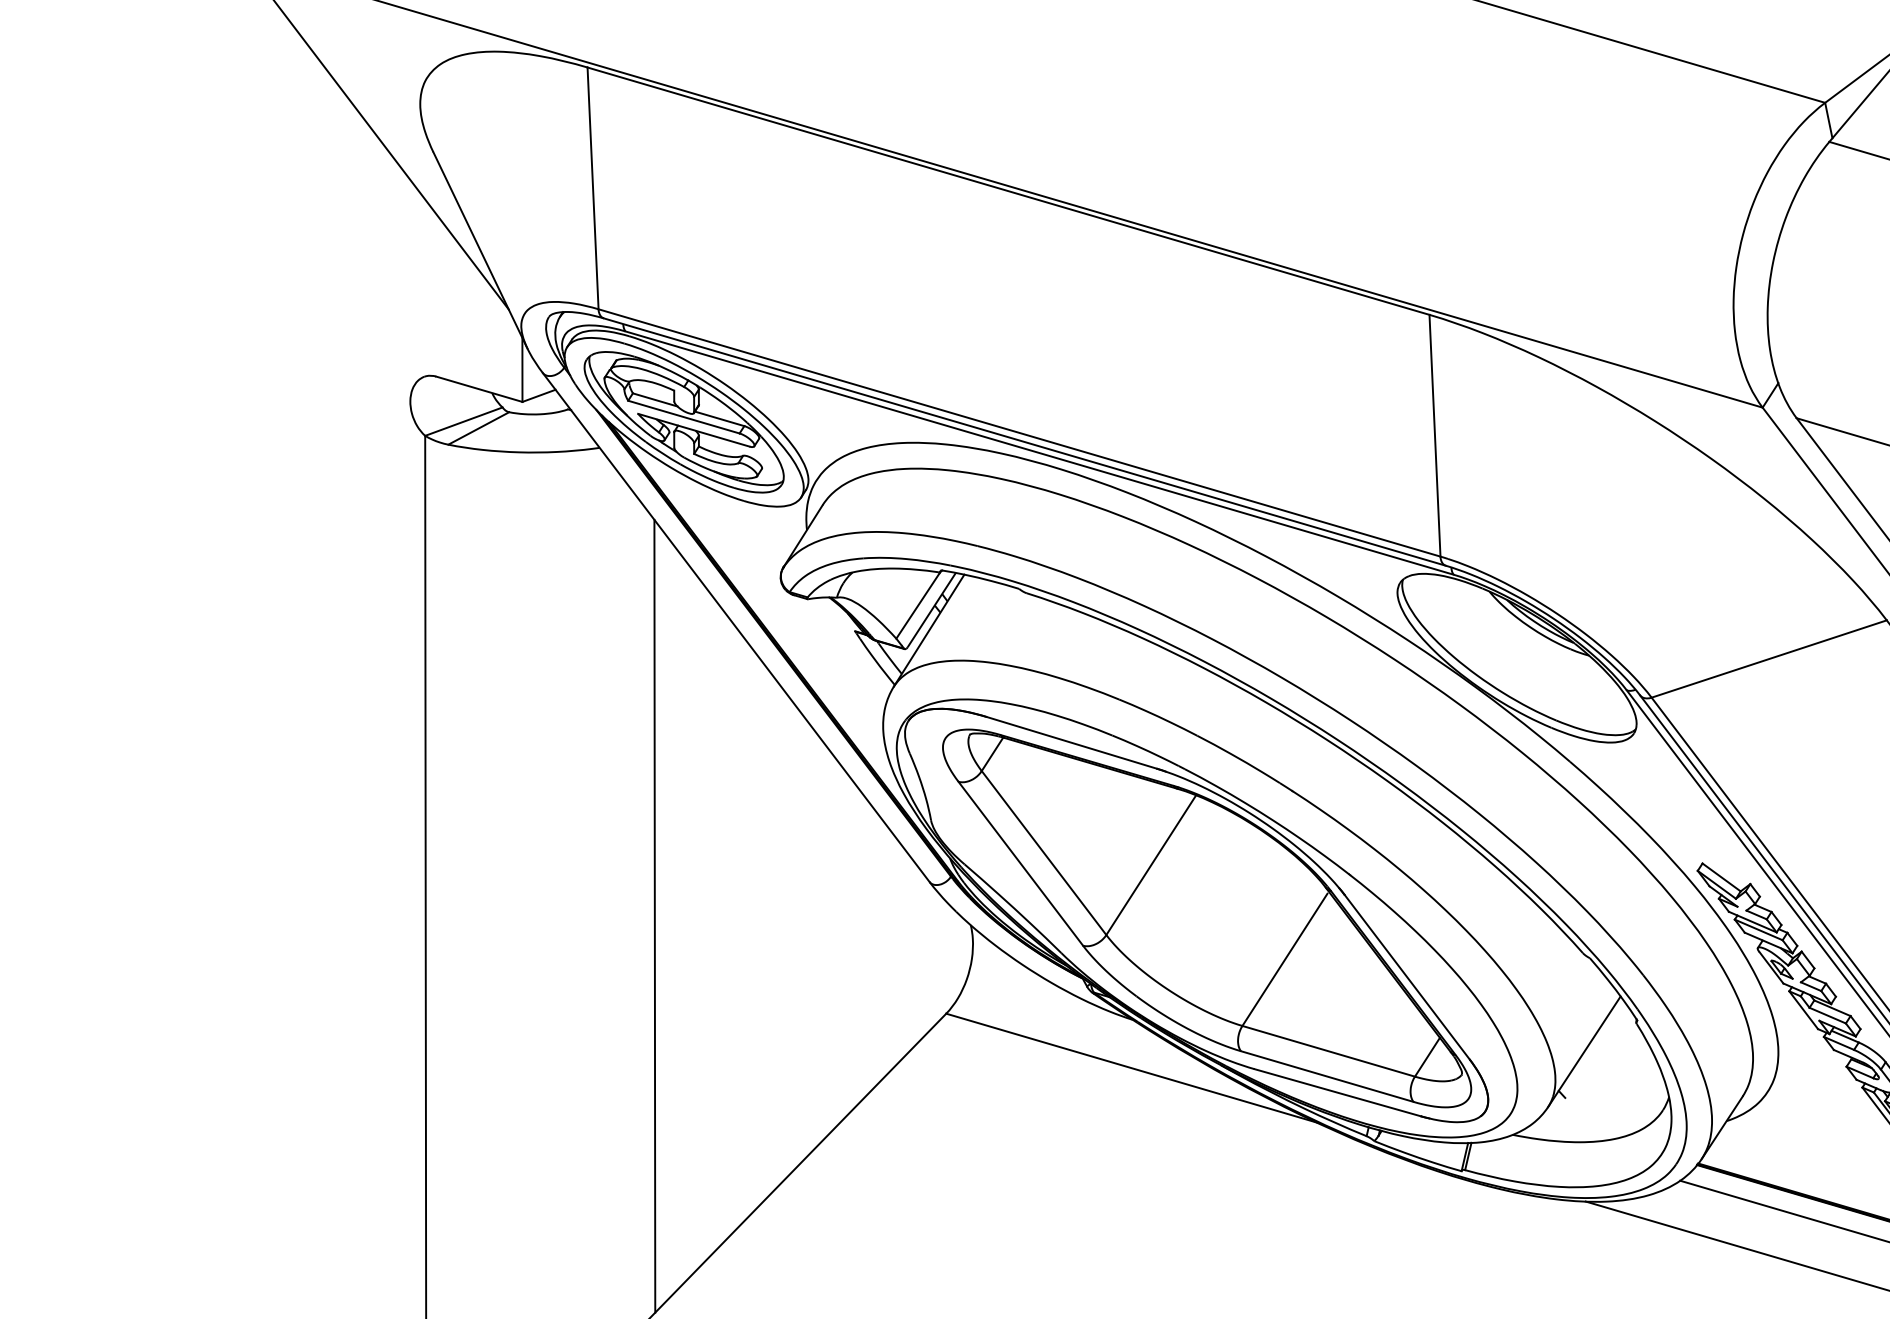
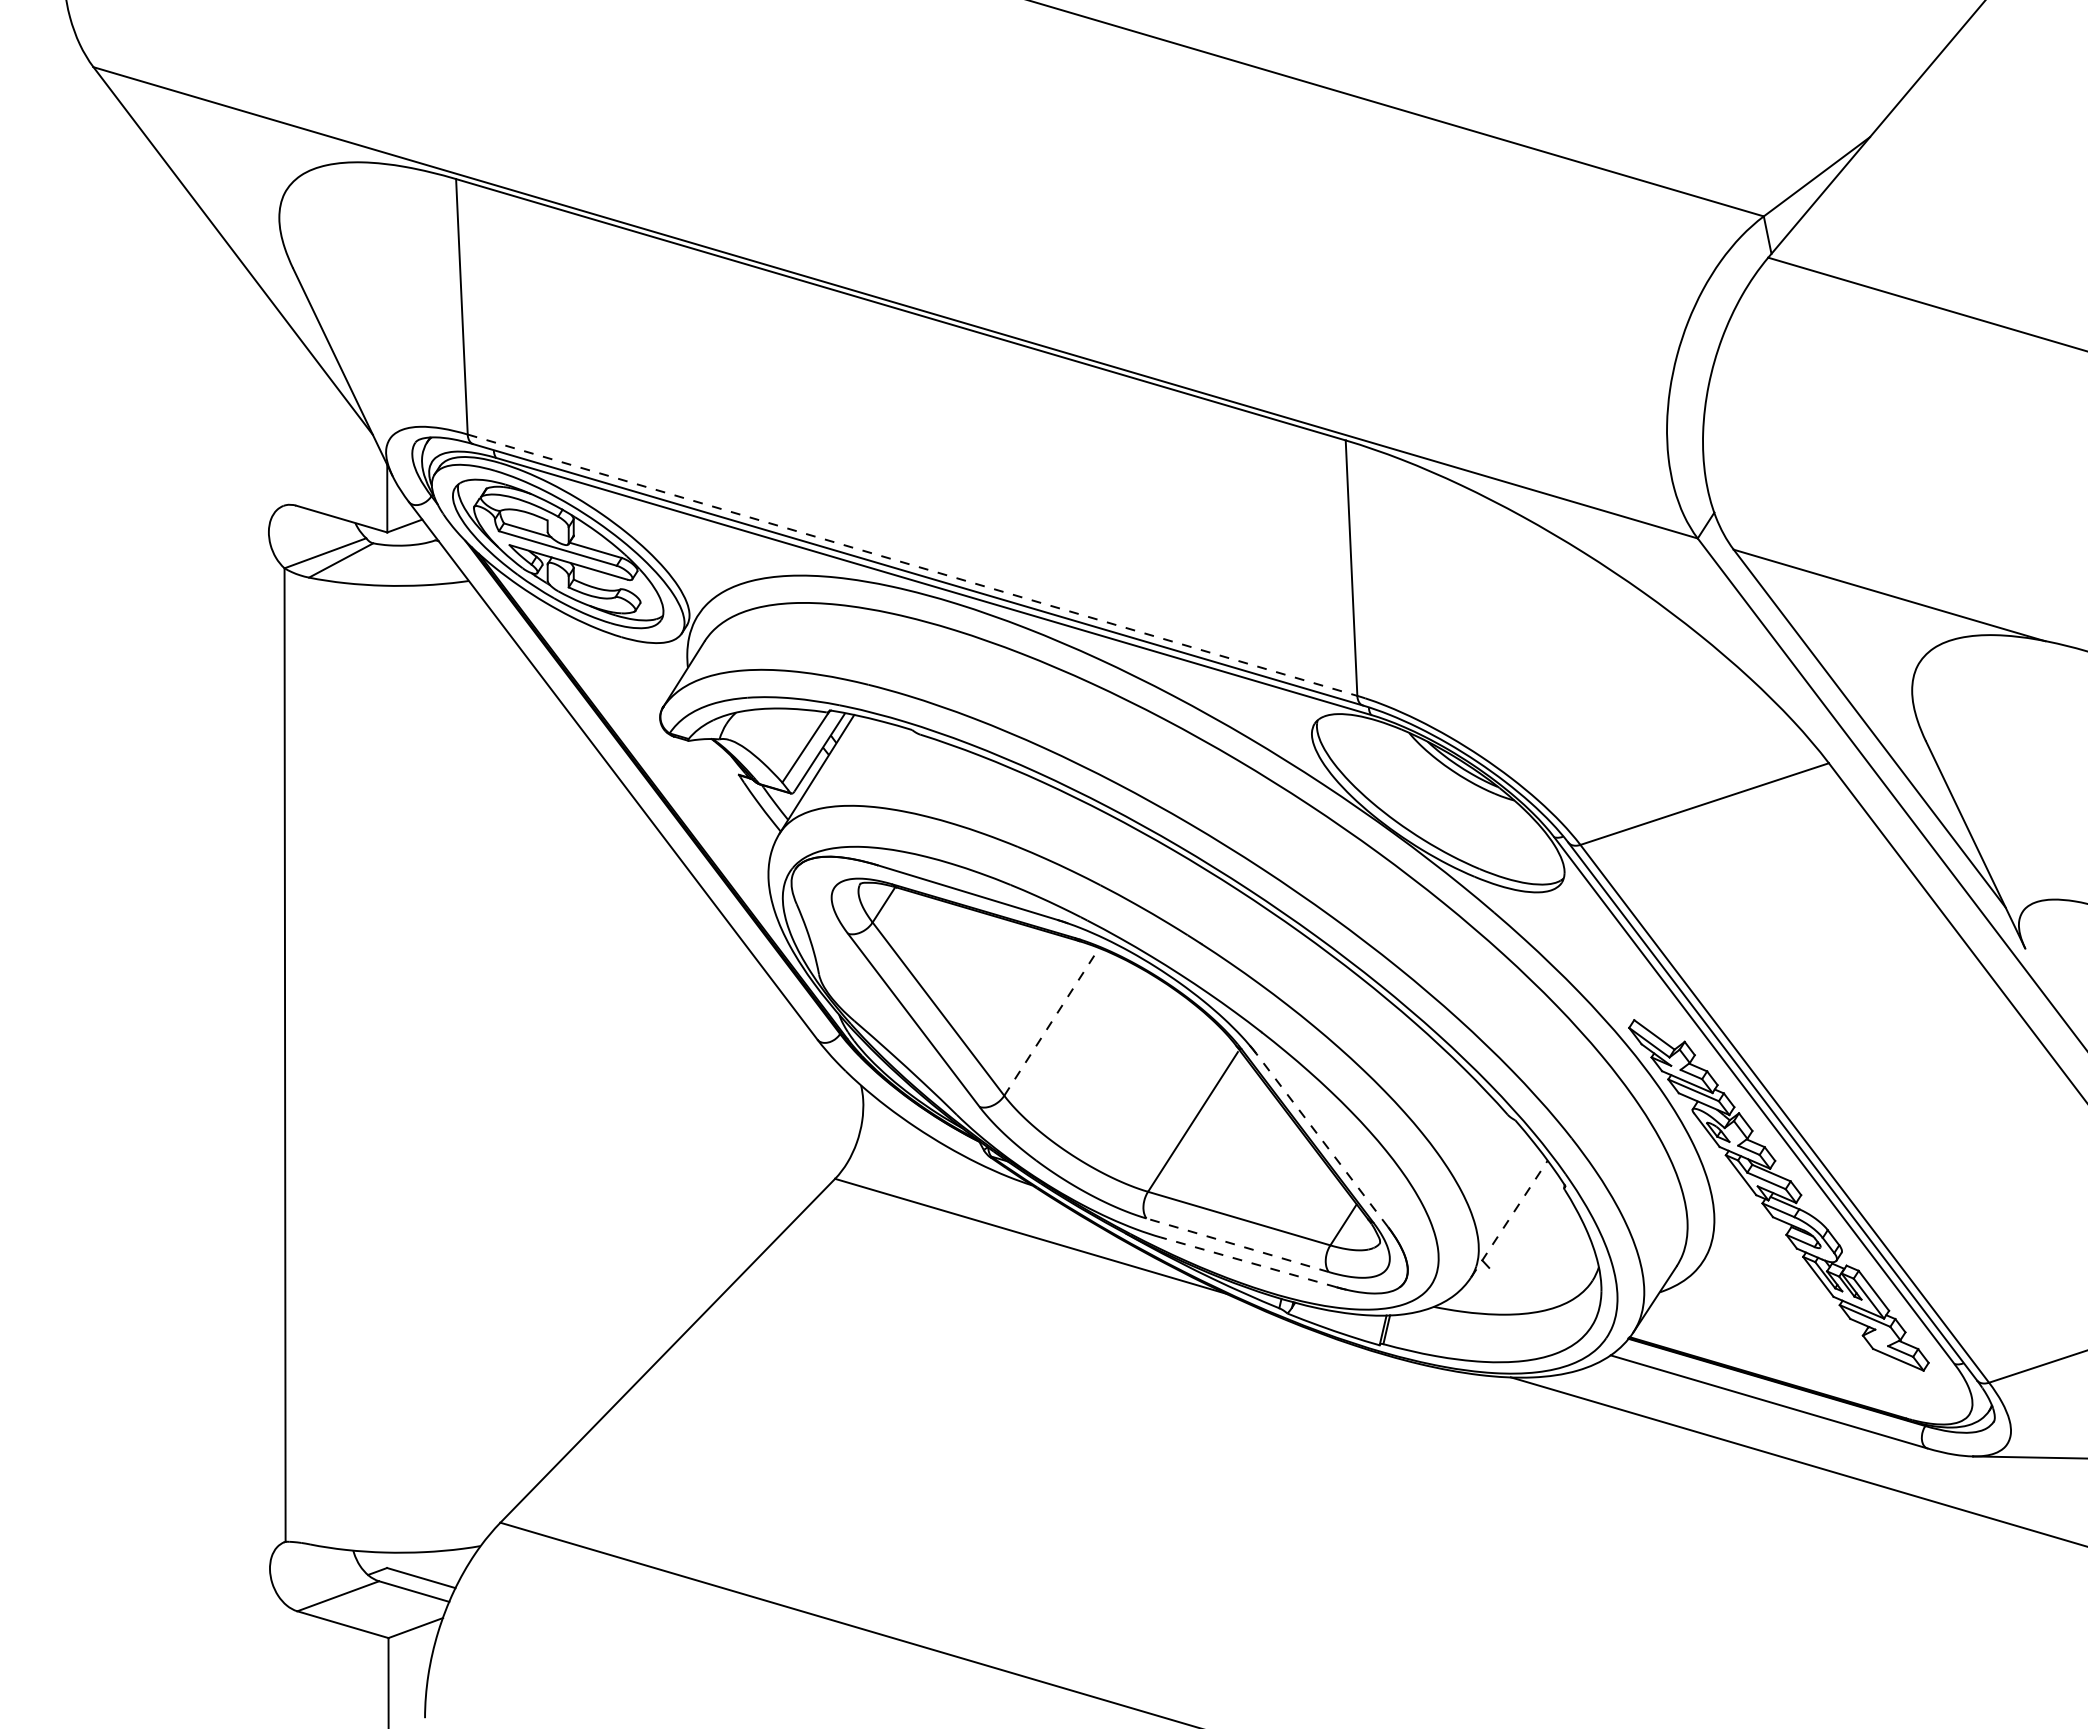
line: (1019, 433) -> (912, 565), solid -> dashed
line: (1151, 864) -> (1051, 1021), solid -> dashed
line: (654, 915) -> (526, 1075), removed
line: (1407, 977) -> (1322, 1140), solid -> dashed
line: (1584, 1052) -> (1509, 1219), solid -> dashed
line: (1327, 1076) -> (1237, 1245), solid -> dashed
line: (1337, 1092) -> (1248, 1262), solid -> dashed

